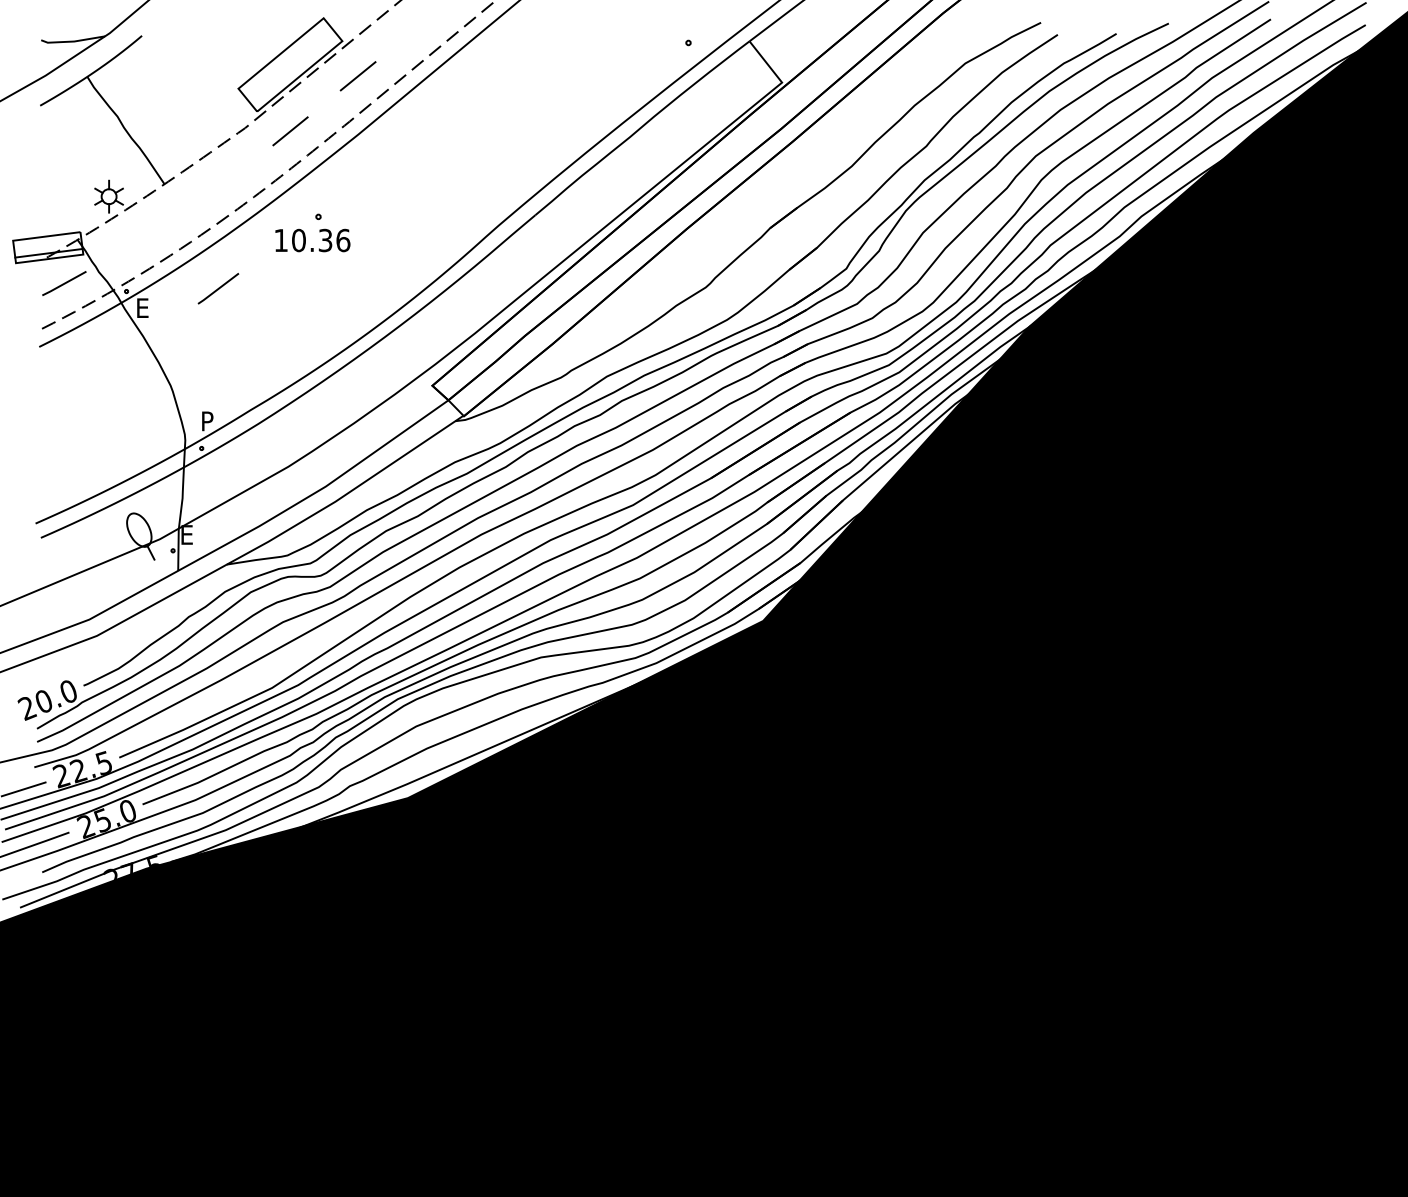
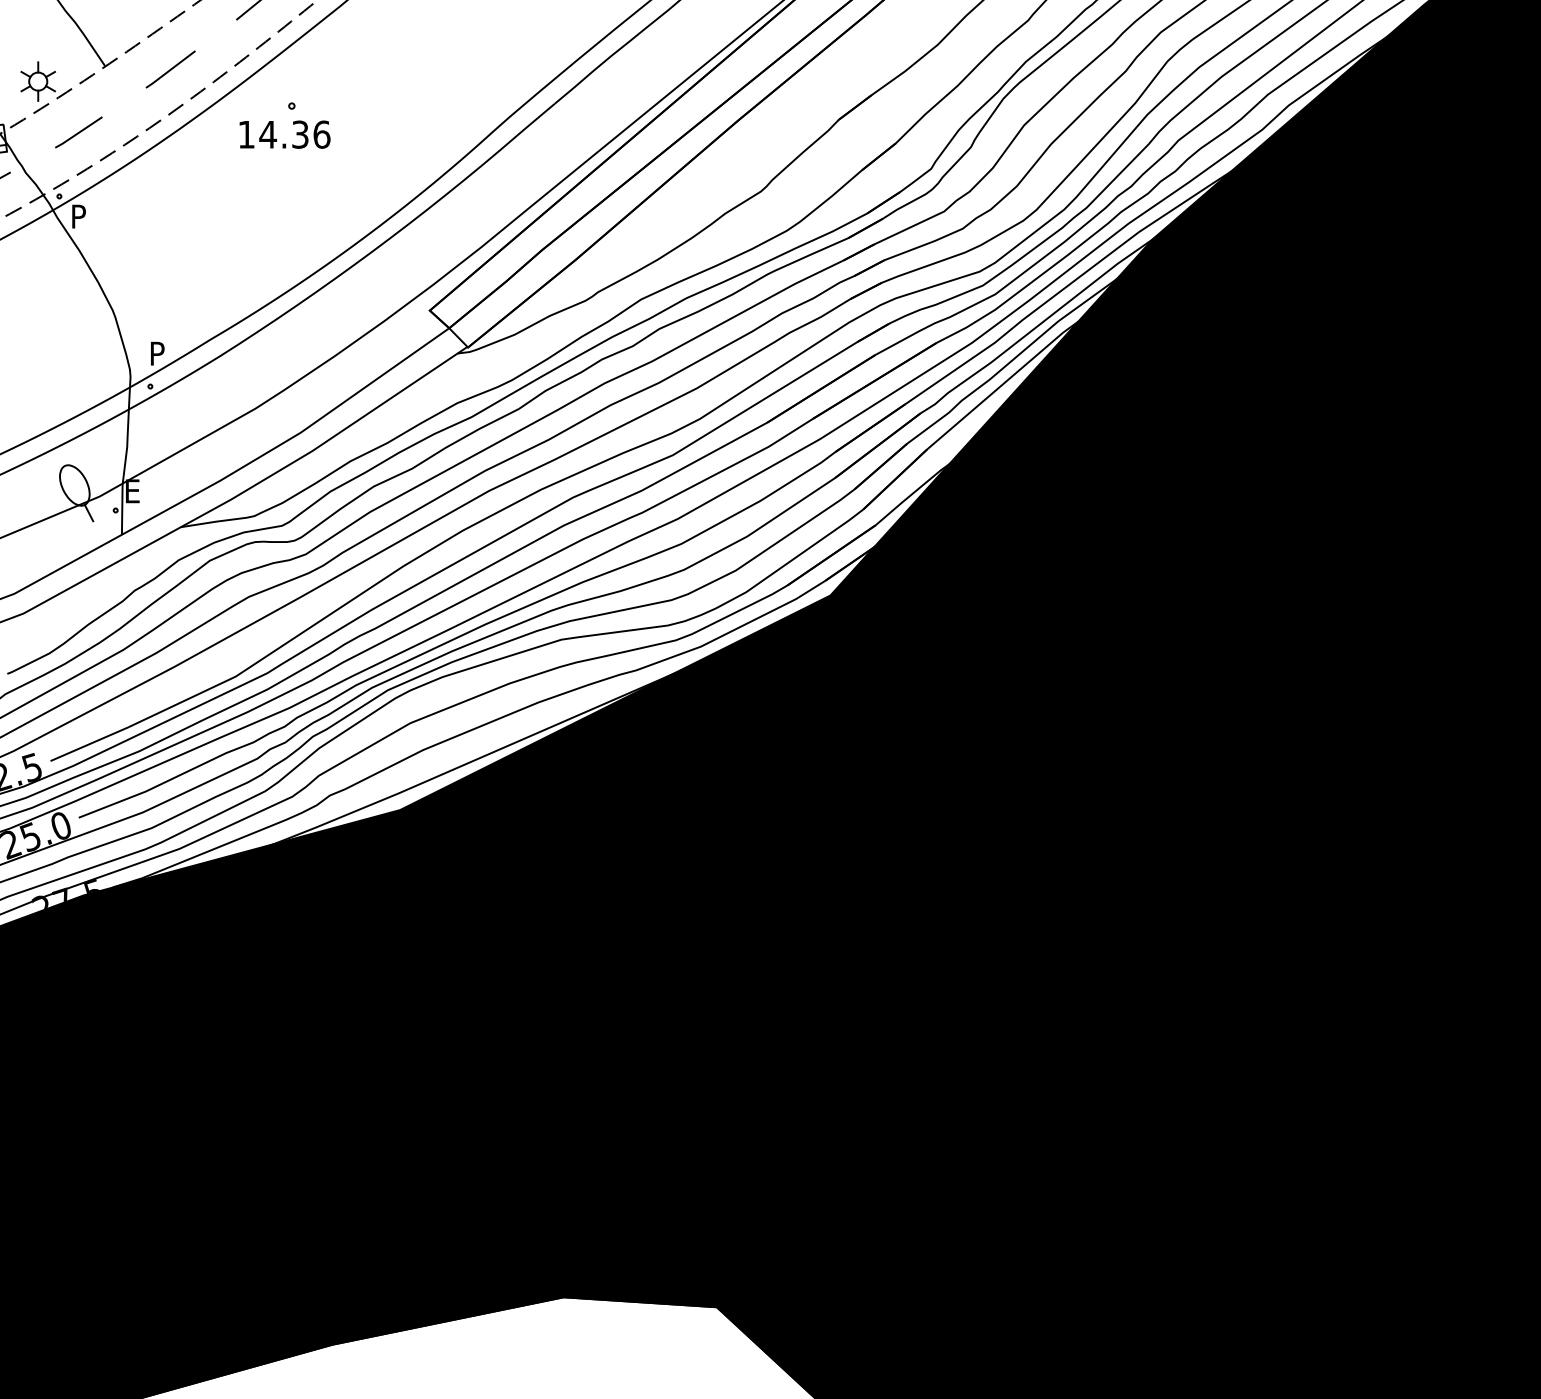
line: (142, 238) -> (78, 132), added
text: (298, 240) -> (267, 134), 10.36 -> 14.36
line: (218, 288) -> (170, 69), moved
text: (143, 307) -> (79, 215), E -> P

